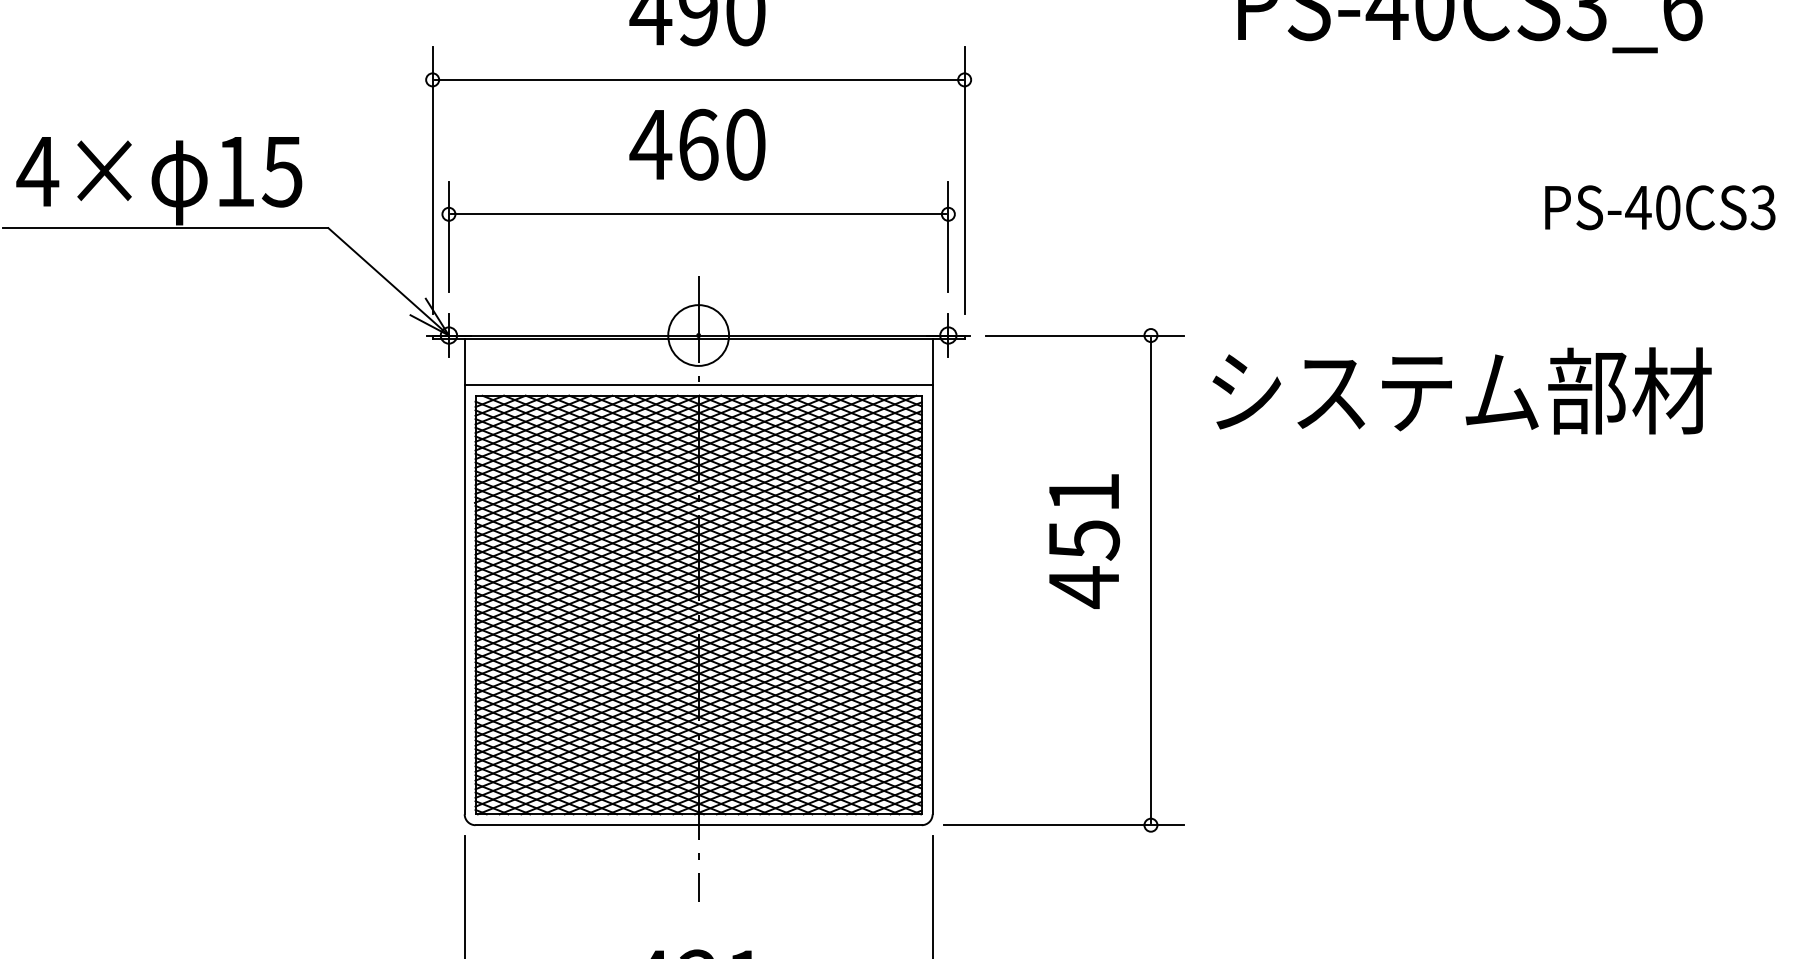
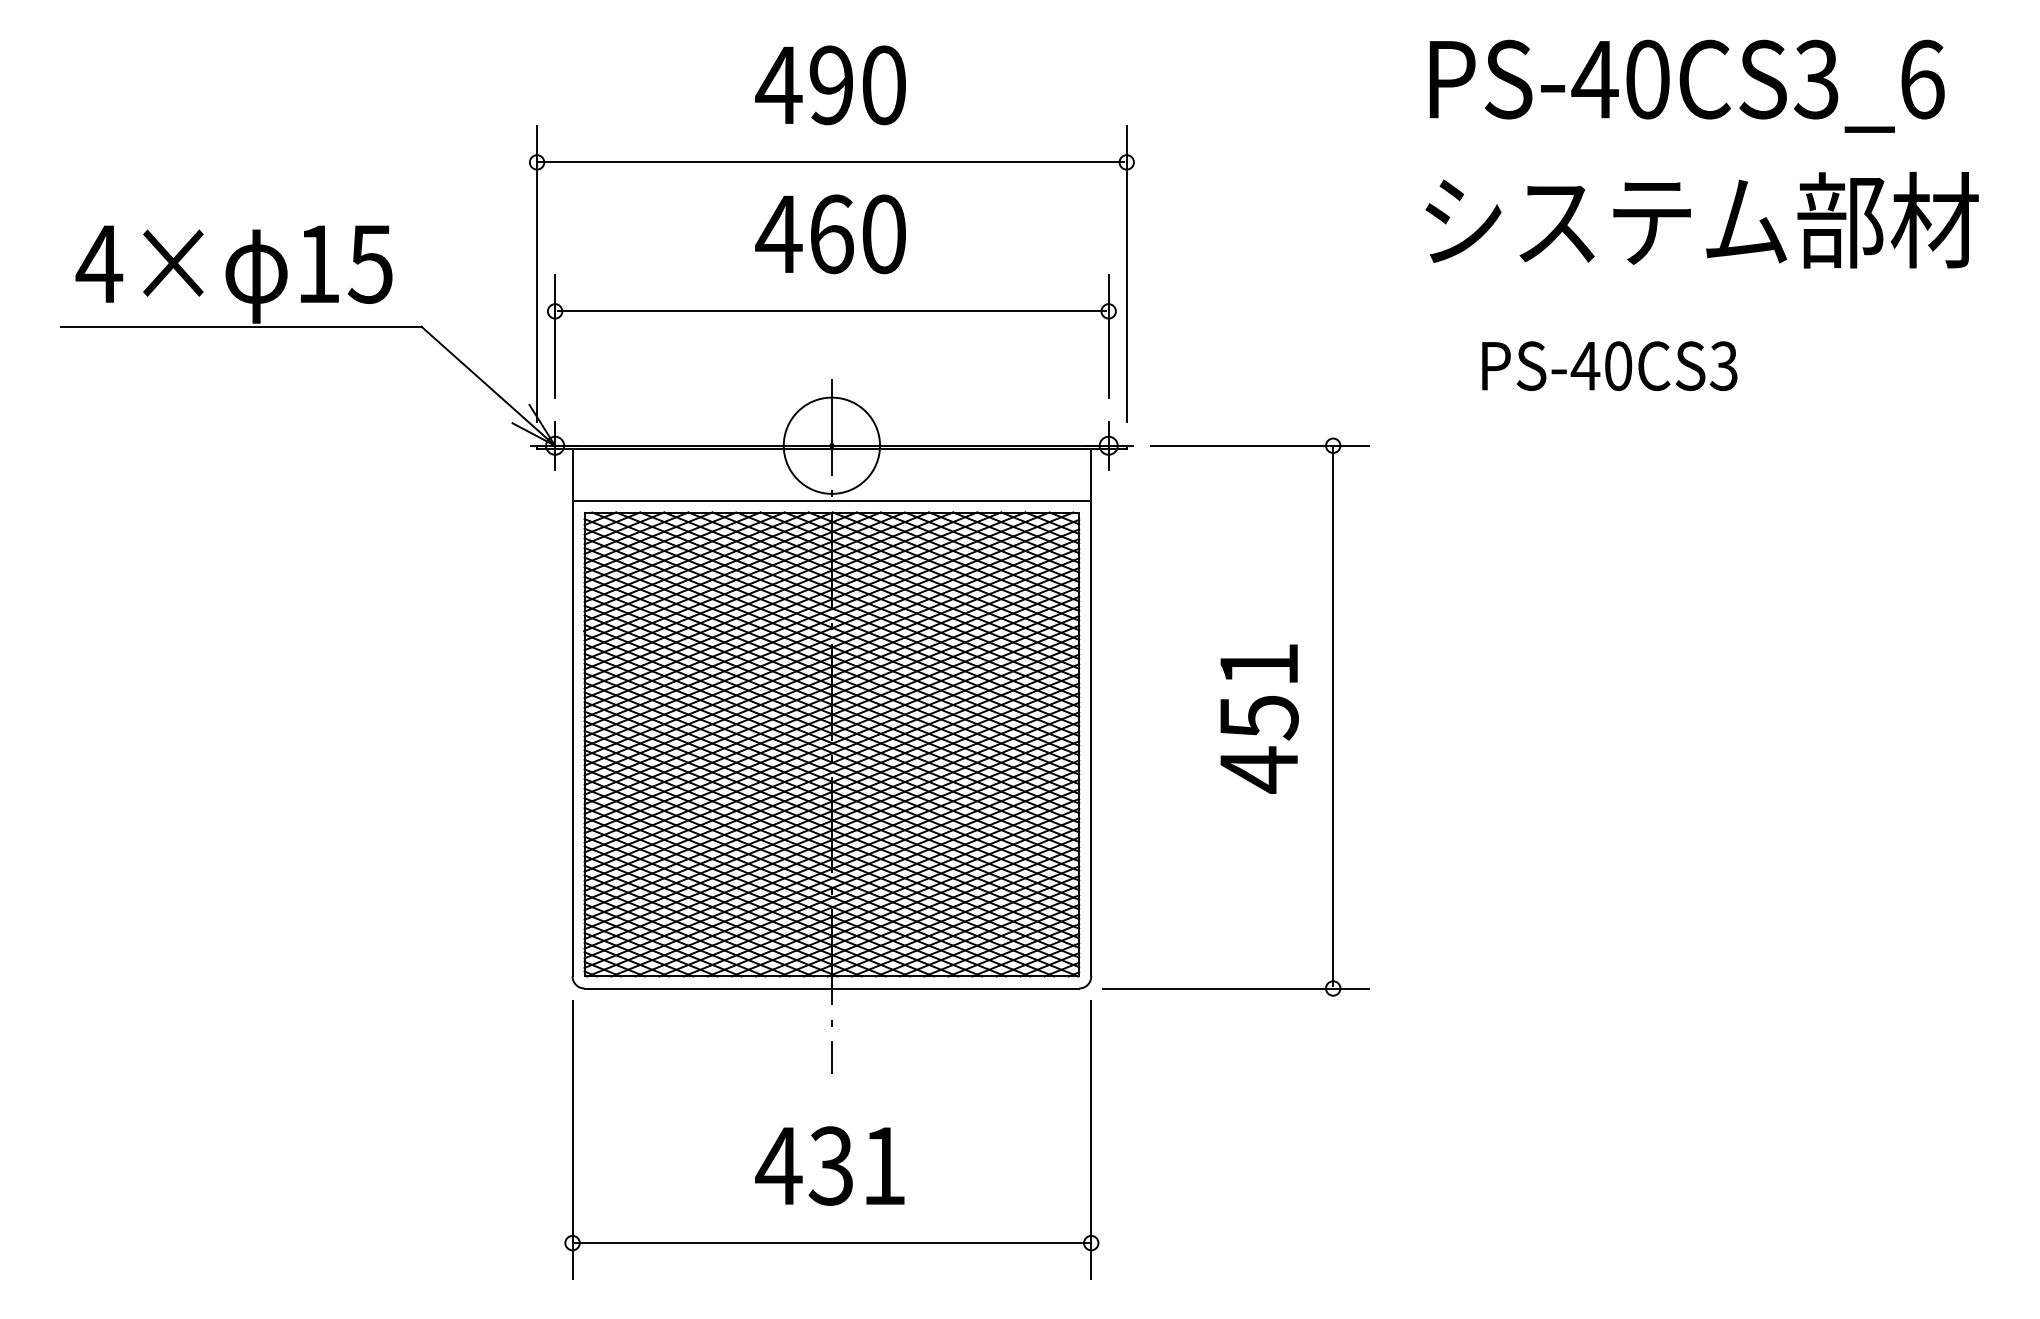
text: (1660, 207) -> (1609, 365), moved
circle: (698, 335) -> (831, 445), size x1.43
text: (1461, 390) -> (1701, 219), moved
text: (1084, 541) -> (1259, 718), moved

